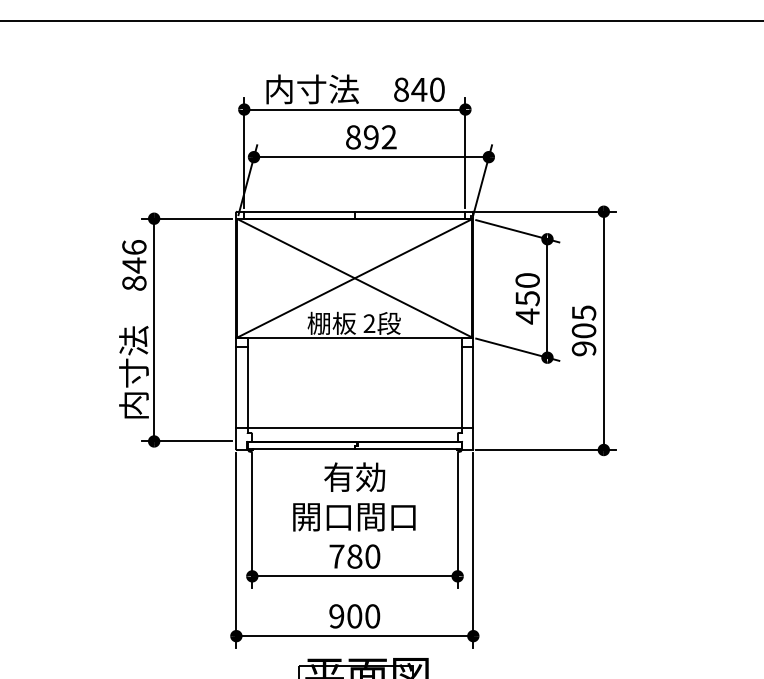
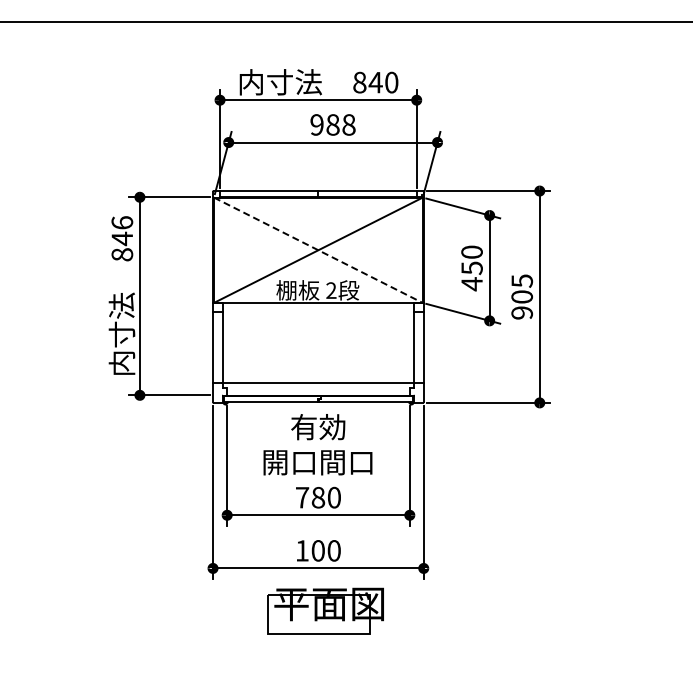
text: (370, 136) -> (332, 124), 892 -> 988
line: (354, 278) -> (318, 250), solid -> dashed
text: (335, 615) -> (301, 550), 900 -> 100

